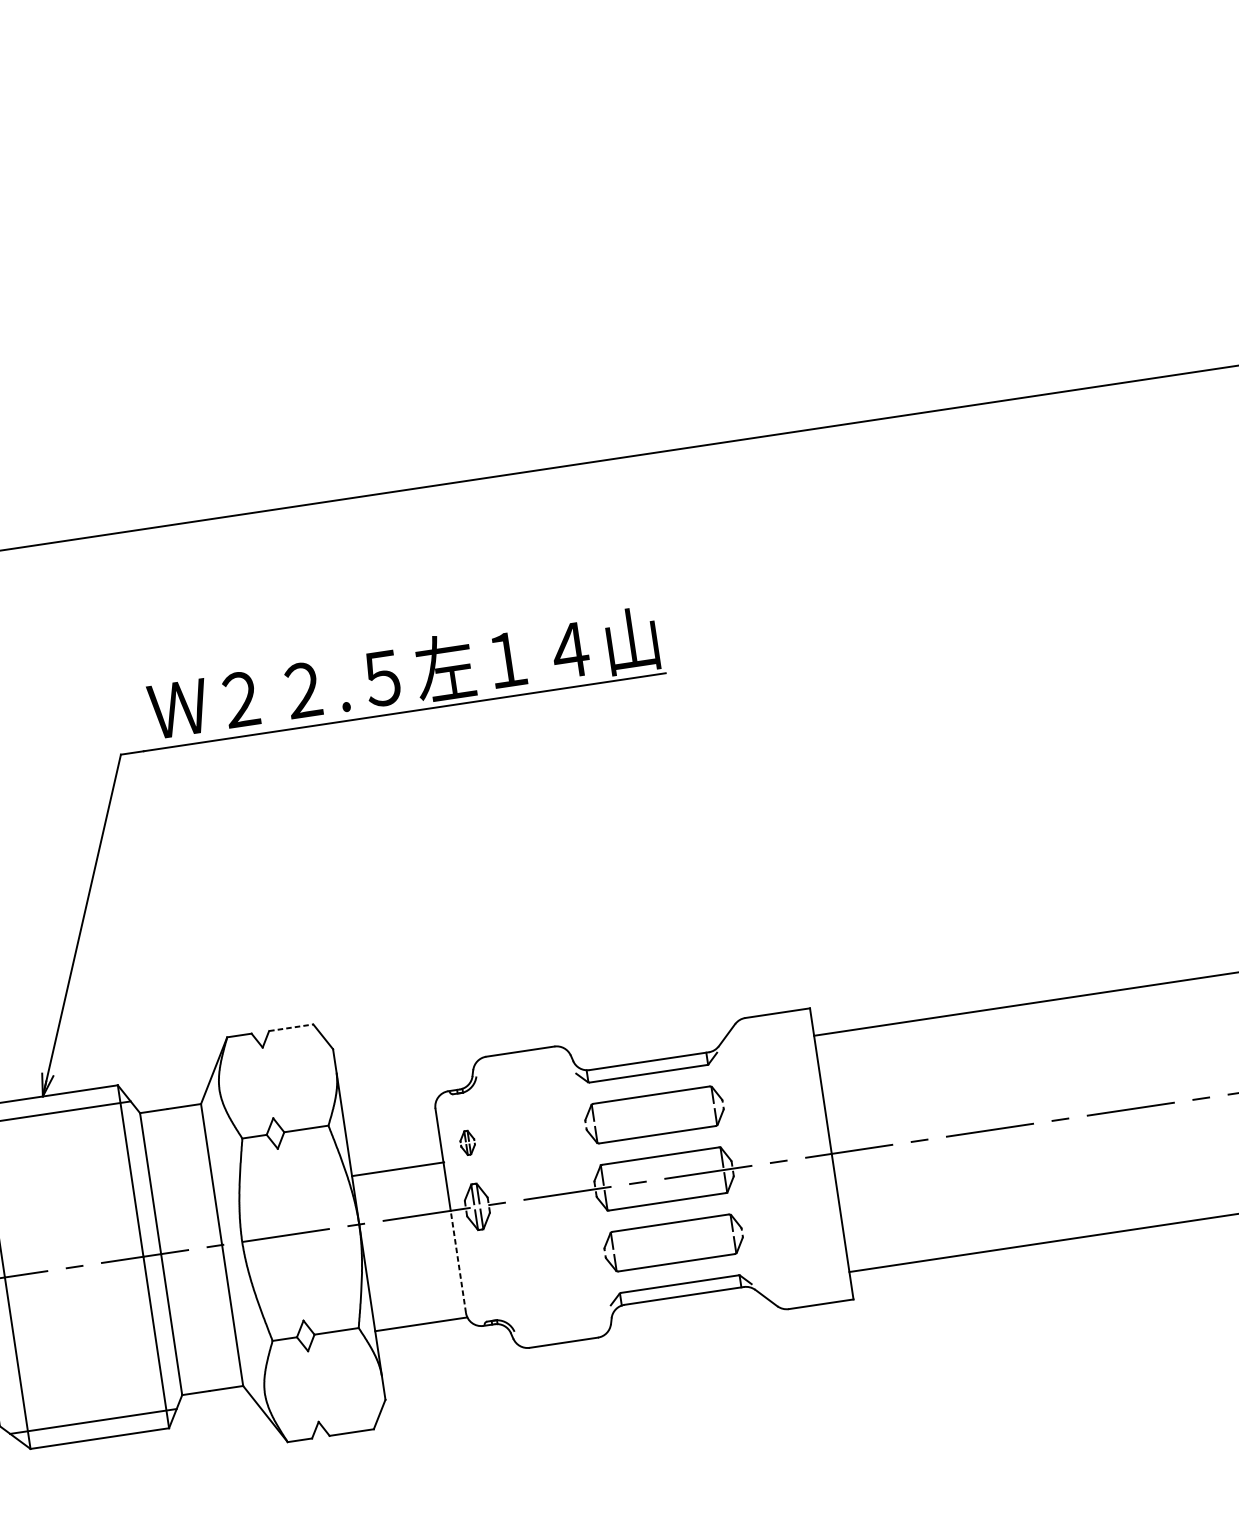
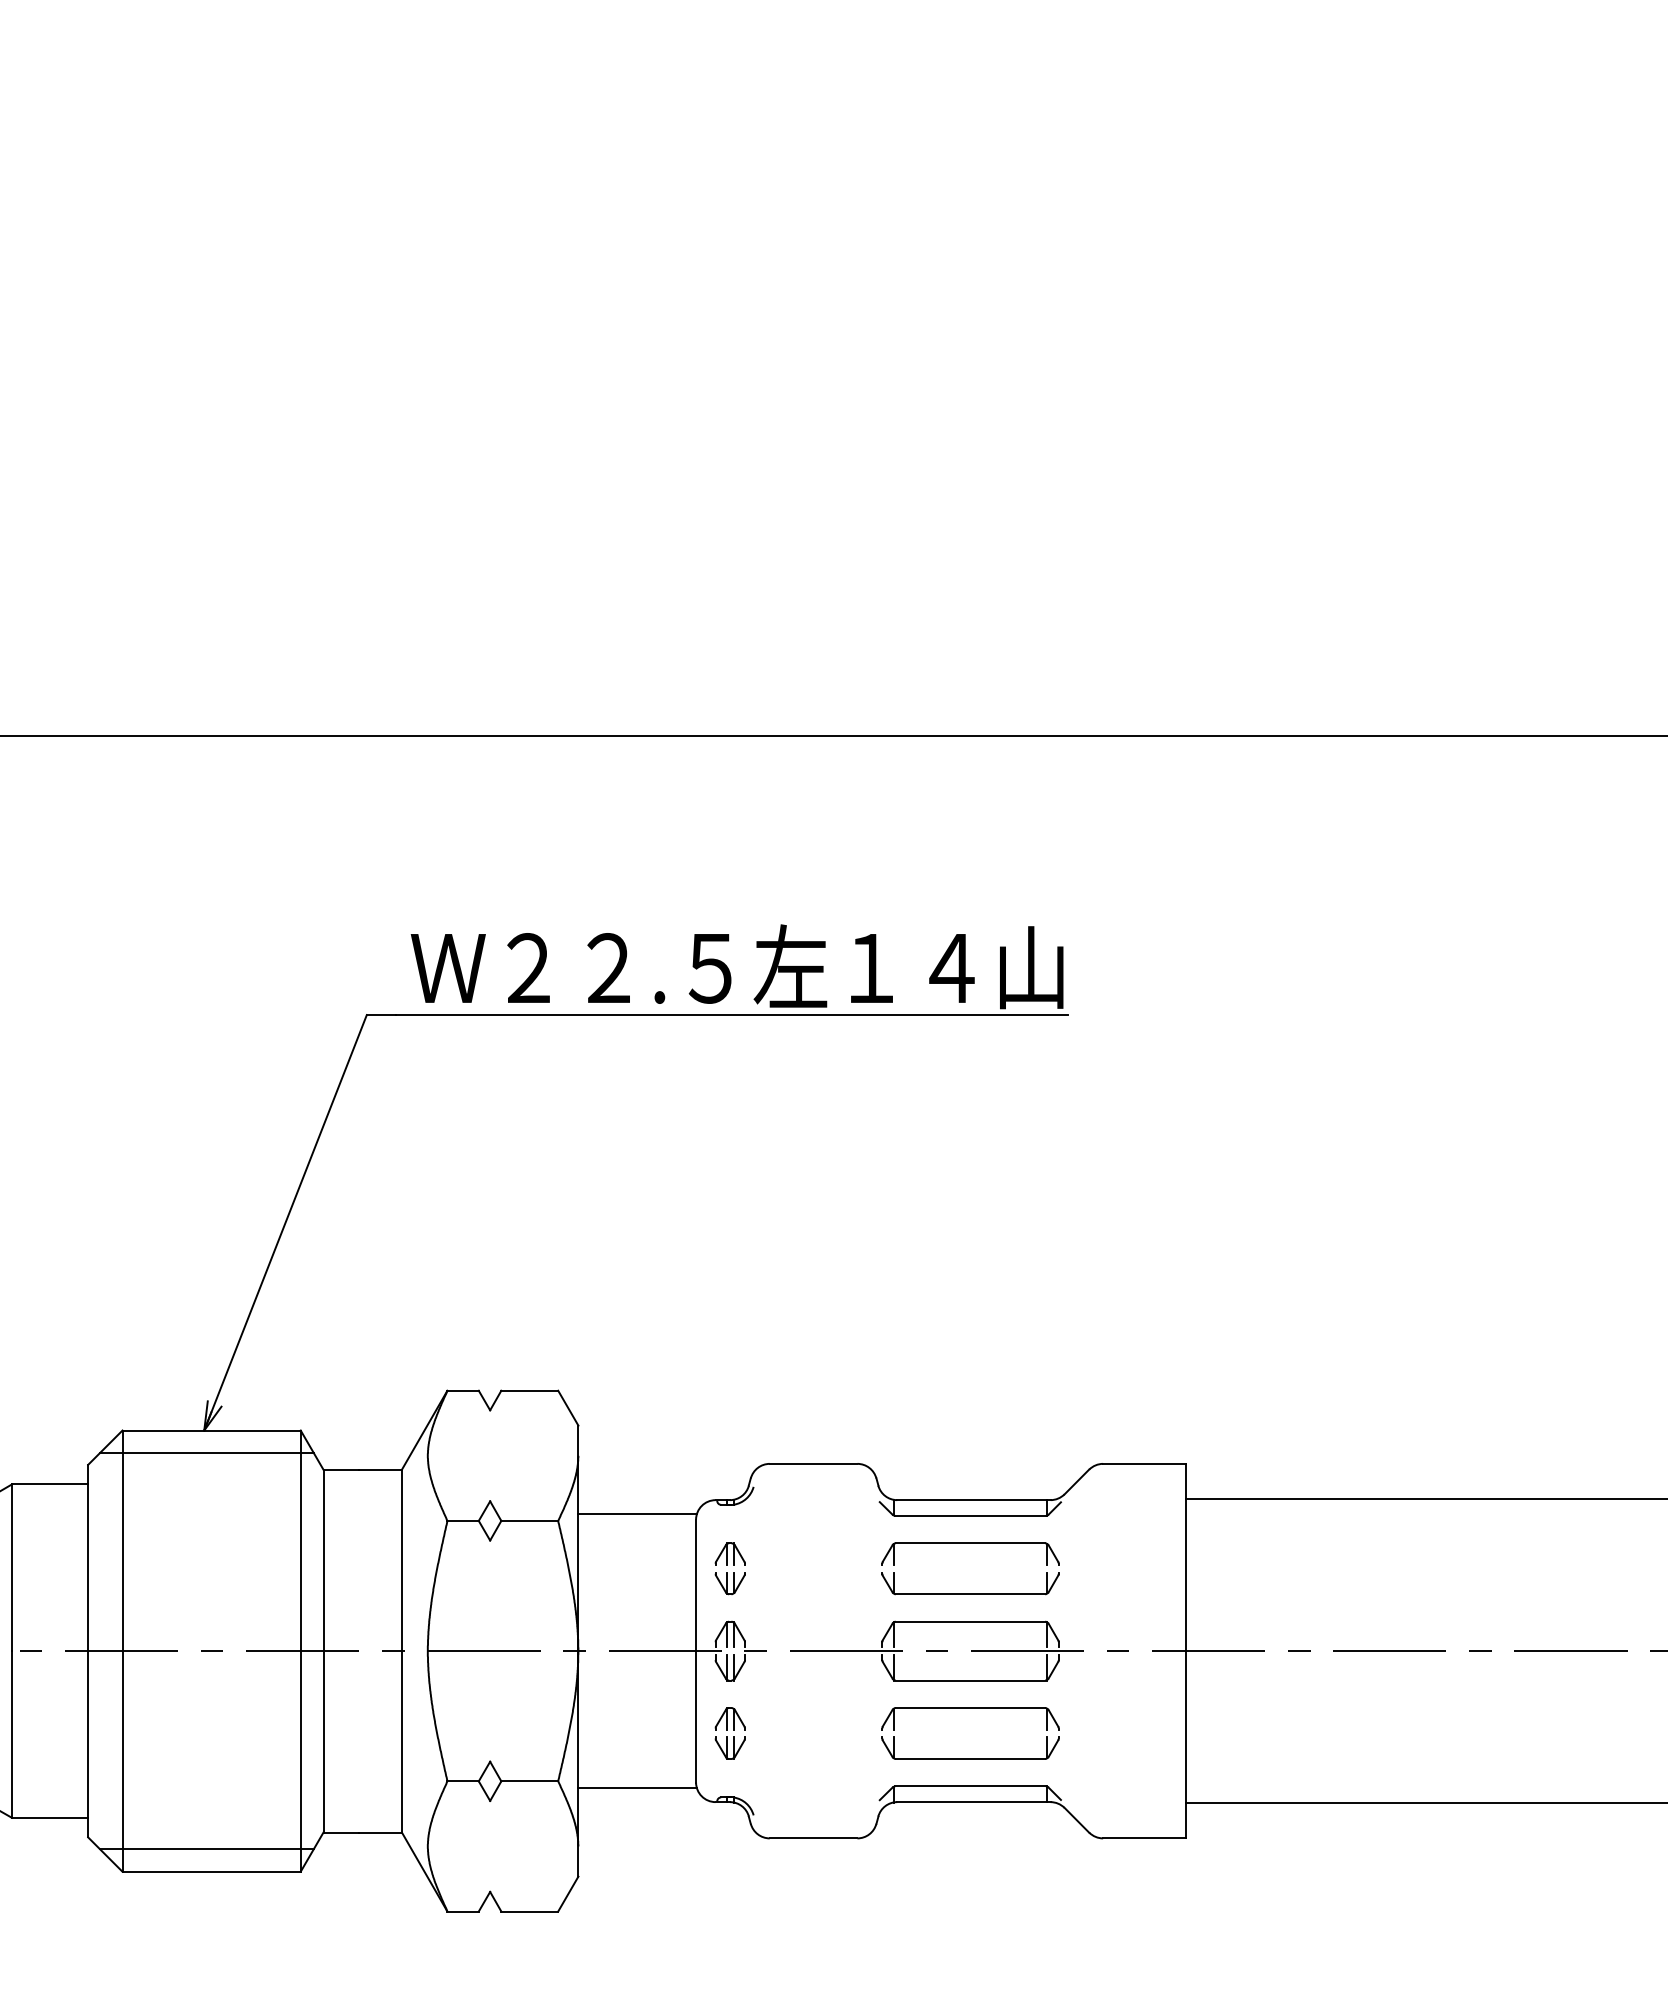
line: (291, 1027) -> (530, 1390), dashed -> solid
part: (467, 1142) -> (729, 1568), size x1.67
line: (397, 1168) -> (637, 1513), moved
line: (458, 1261) -> (696, 1716), dashed -> solid
part: (486, 1270) -> (729, 1733), added

